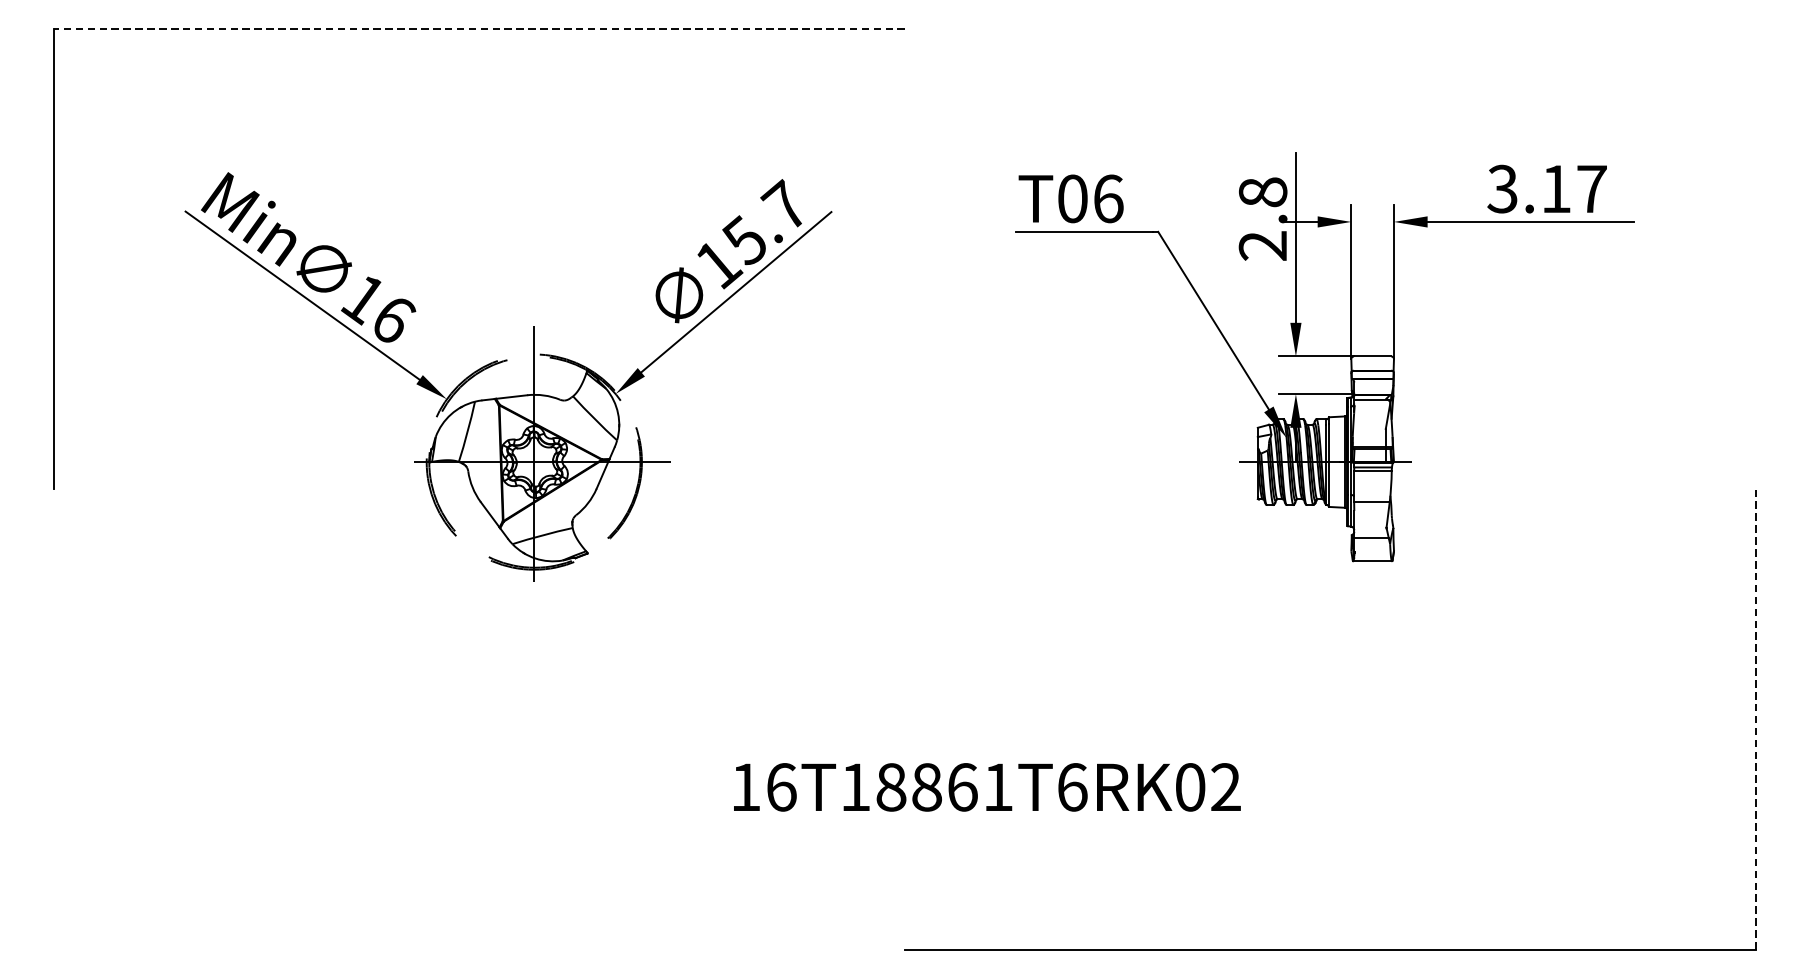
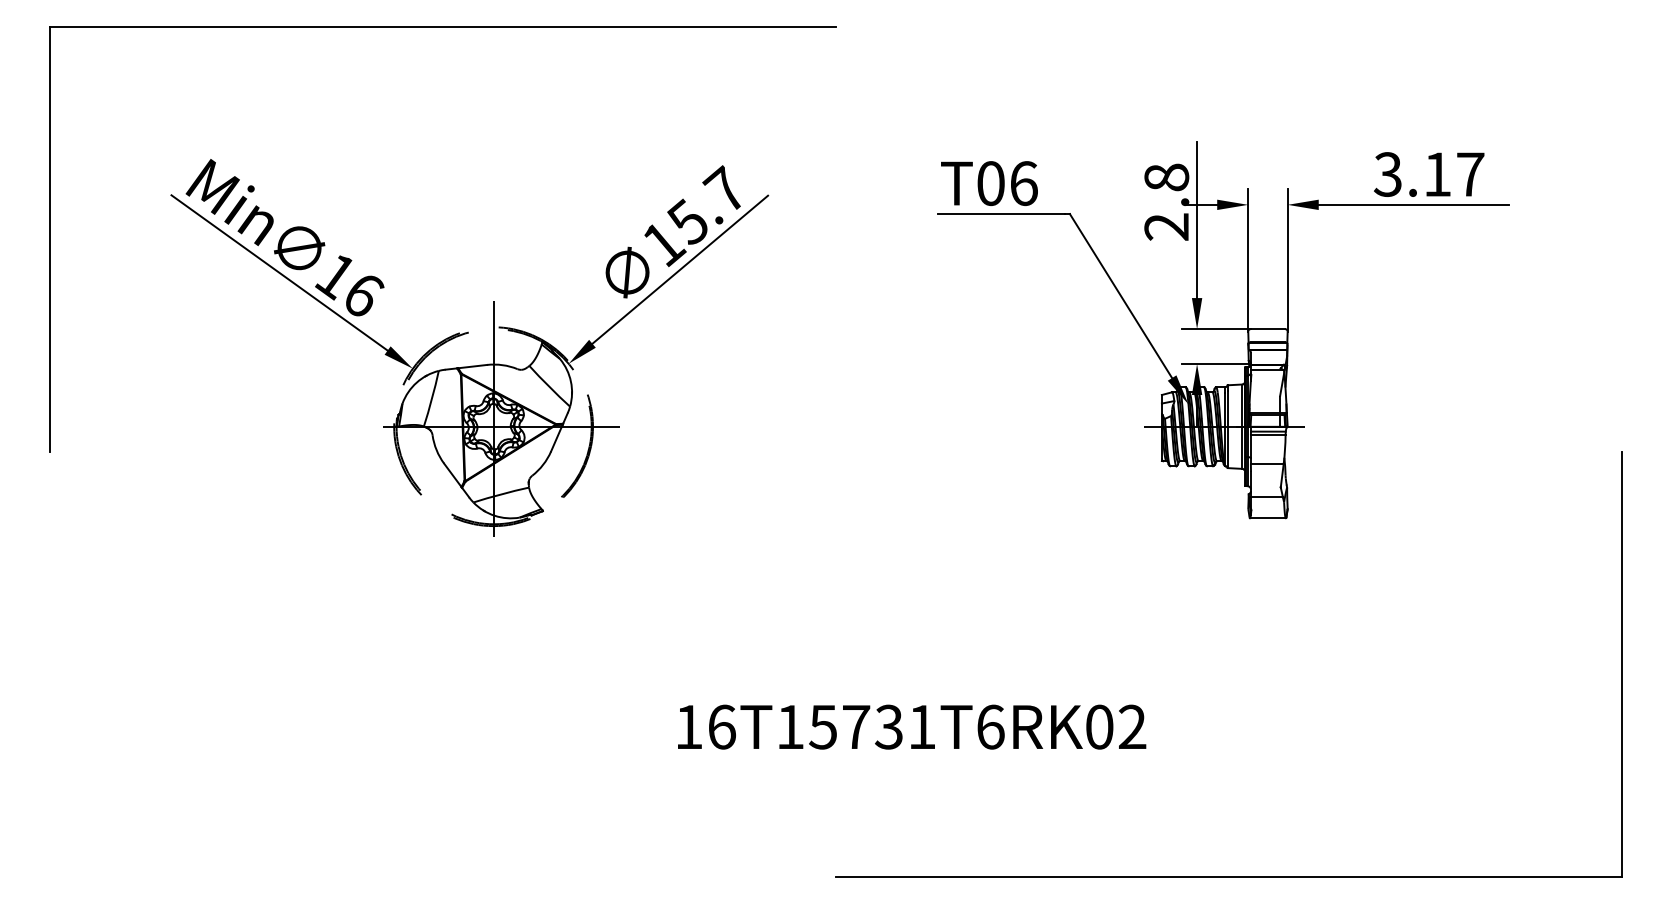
line: (480, 28) -> (443, 26), dashed -> solid
line: (1755, 719) -> (1621, 664), dashed -> solid
text: (927, 786) -> (856, 726), 16T18861T6RK02 -> 16T15731T6RK02

